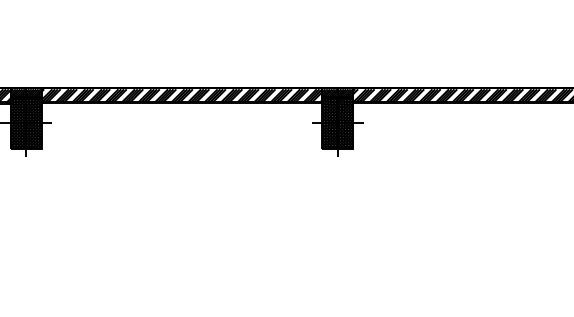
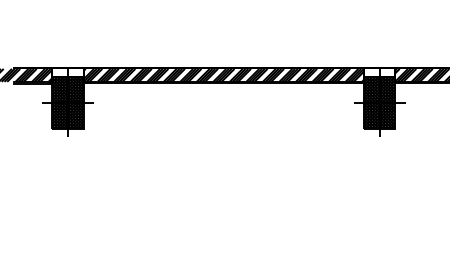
hatch: (25, 93) -> (67, 73), removed
hatch: (337, 93) -> (379, 73), removed

